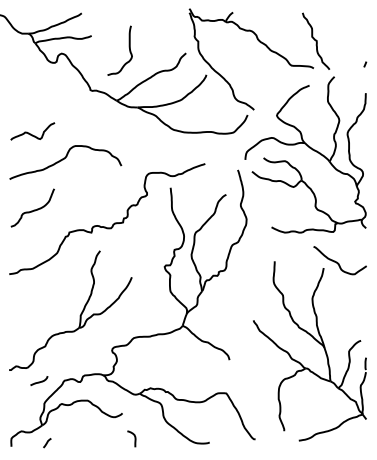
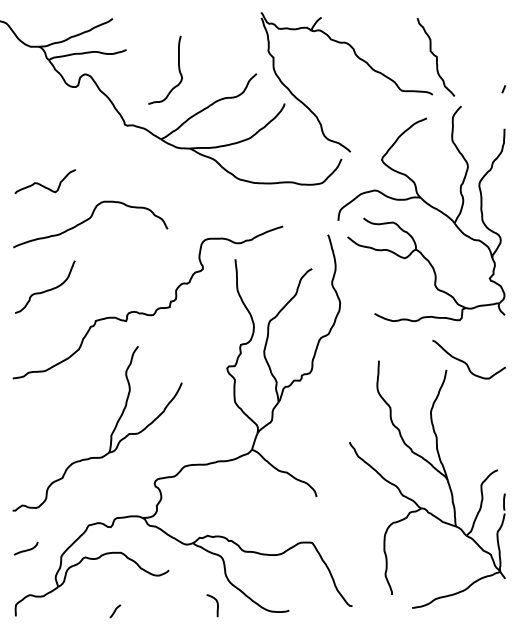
curve: (39, 381) -> (26, 549), moved
curve: (134, 437) -> (216, 603), moved
line: (47, 443) -> (115, 611), moved

